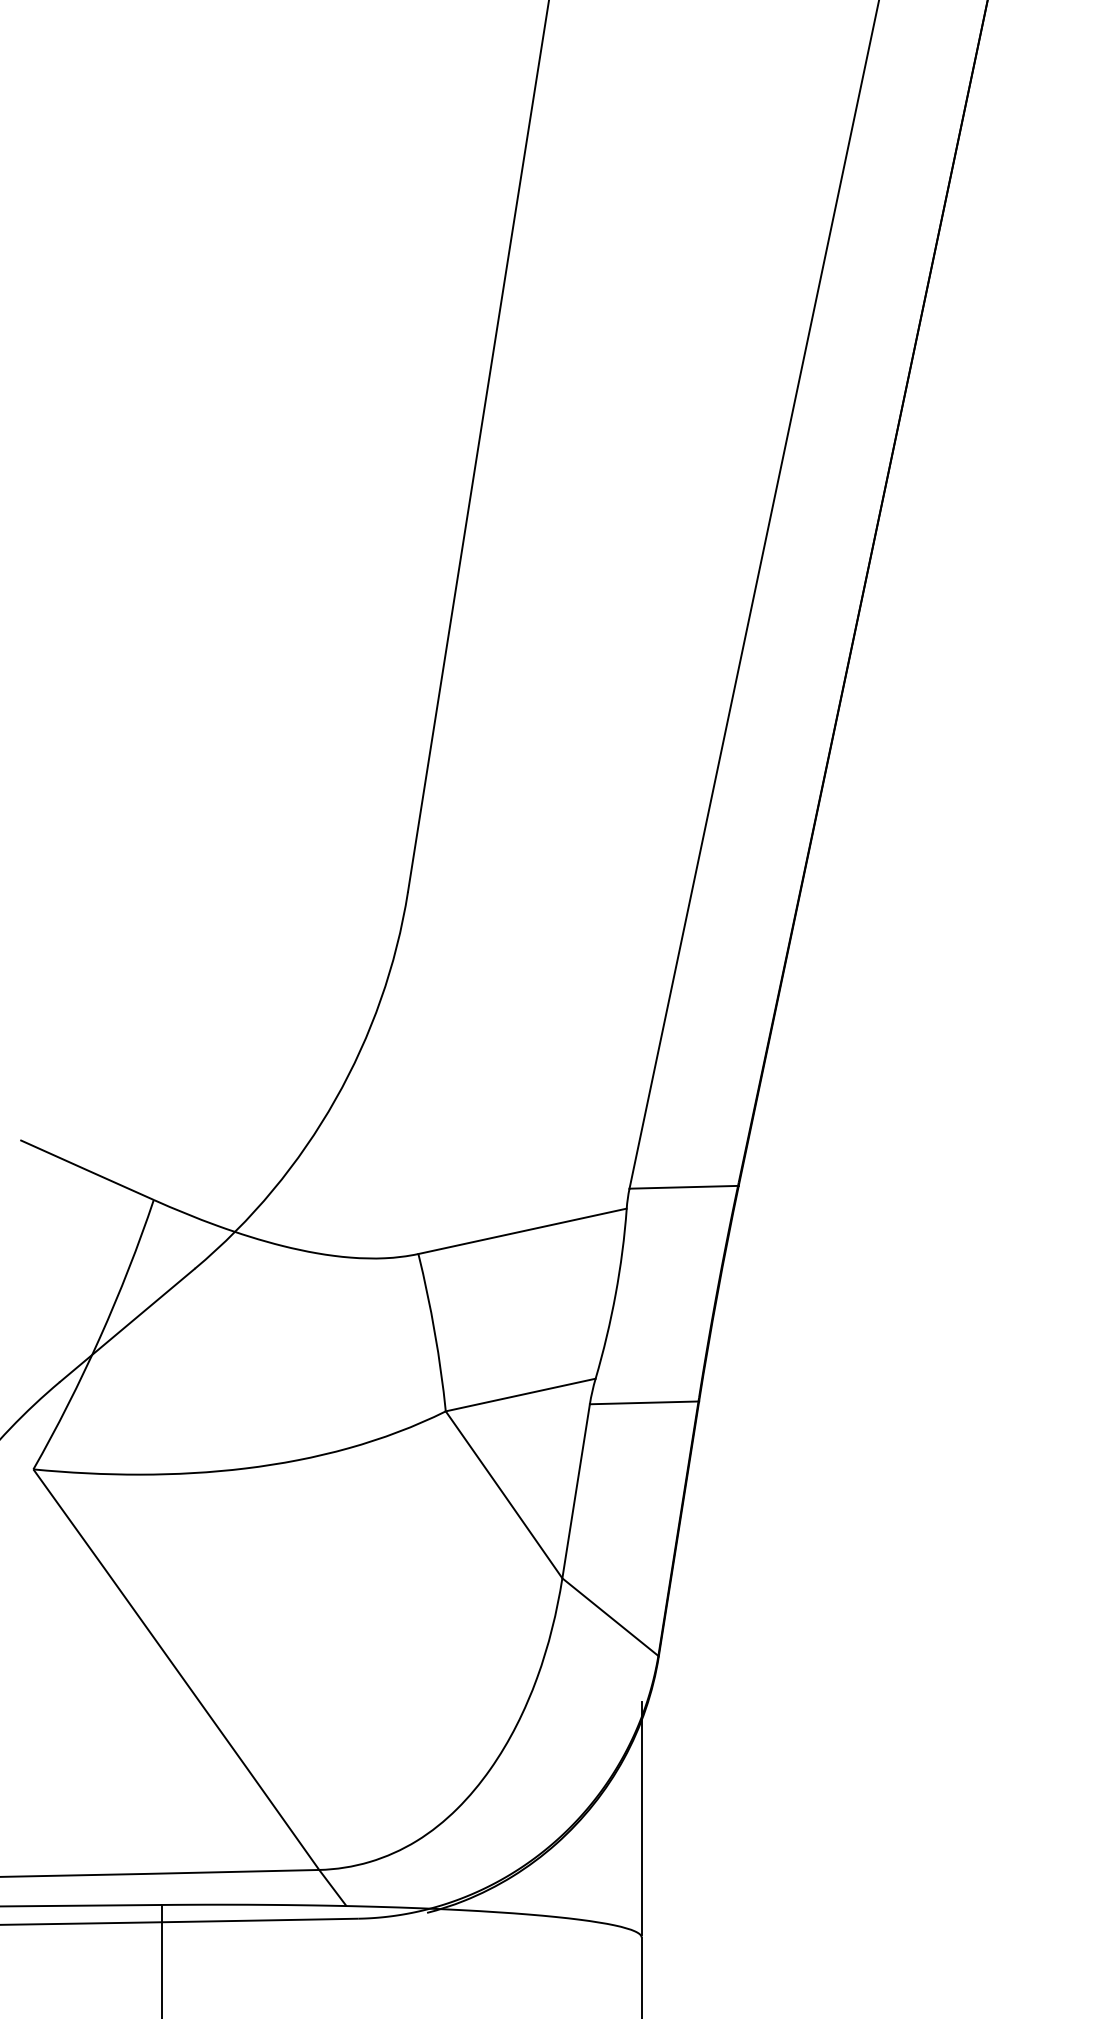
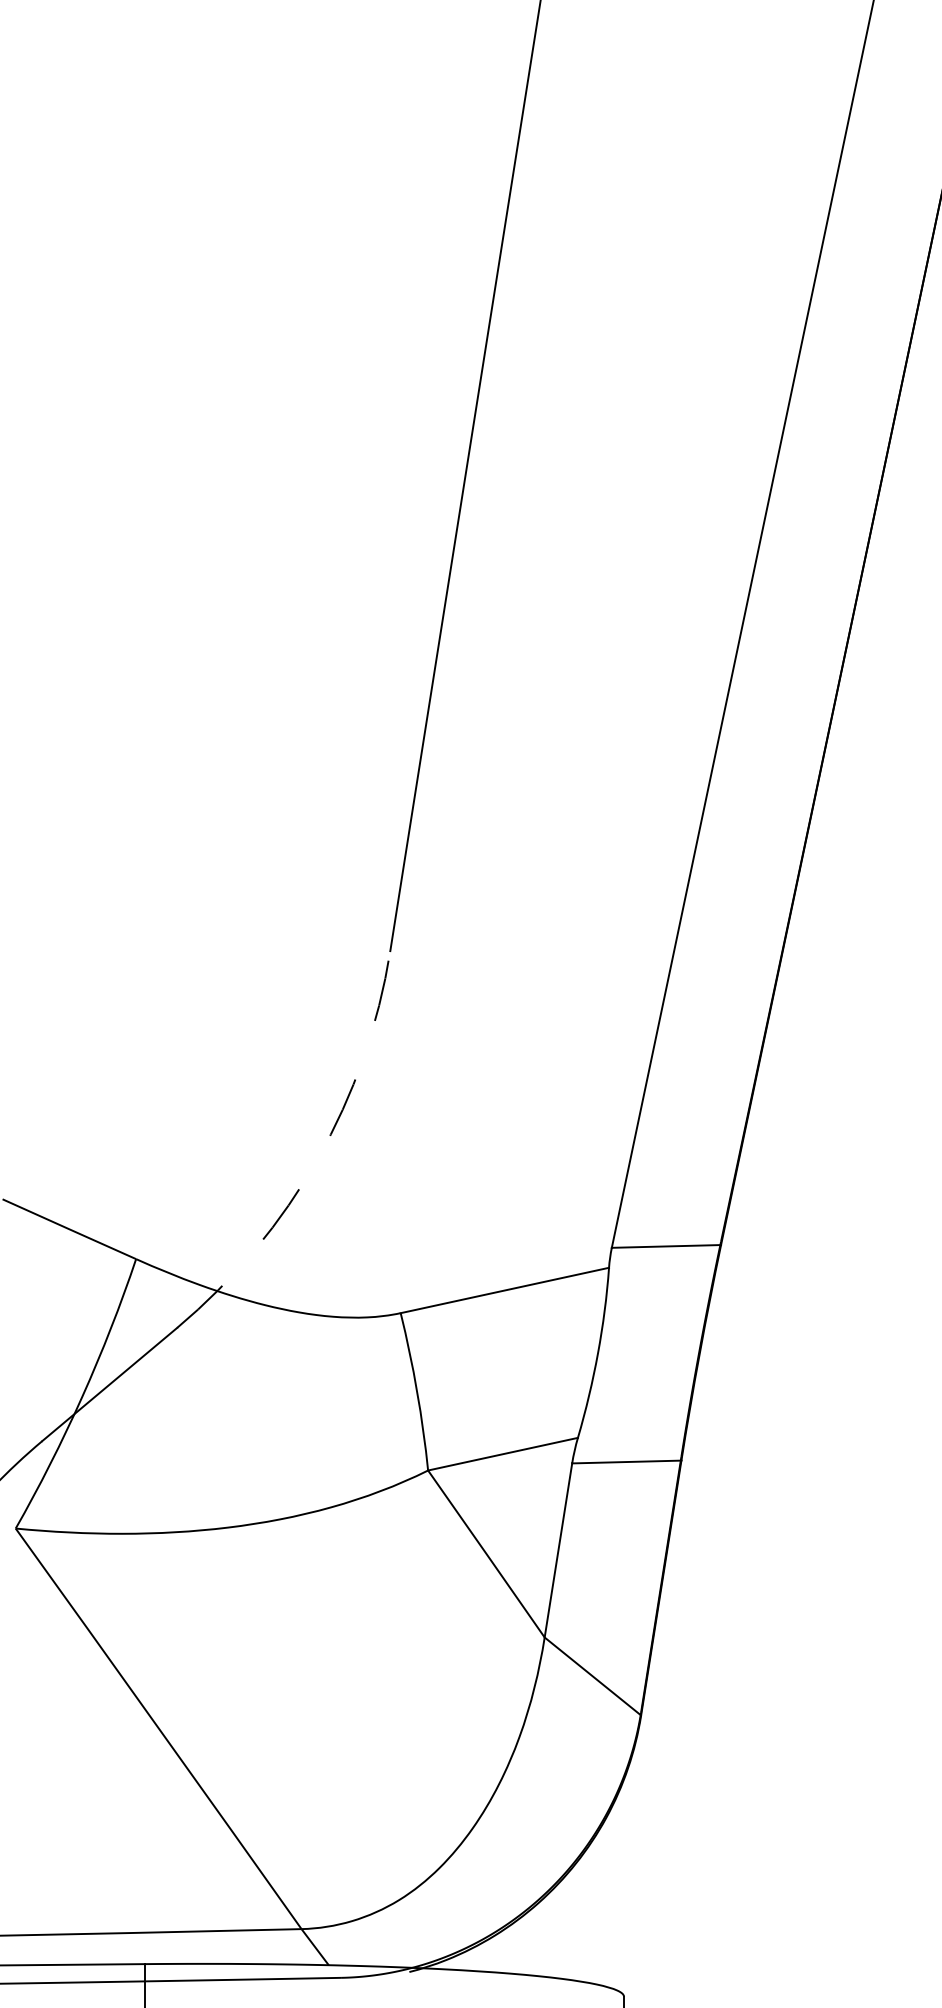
arc: (335, 1099) -> (317, 1158), solid -> dashed
line: (641, 1818) -> (623, 1877), removed

